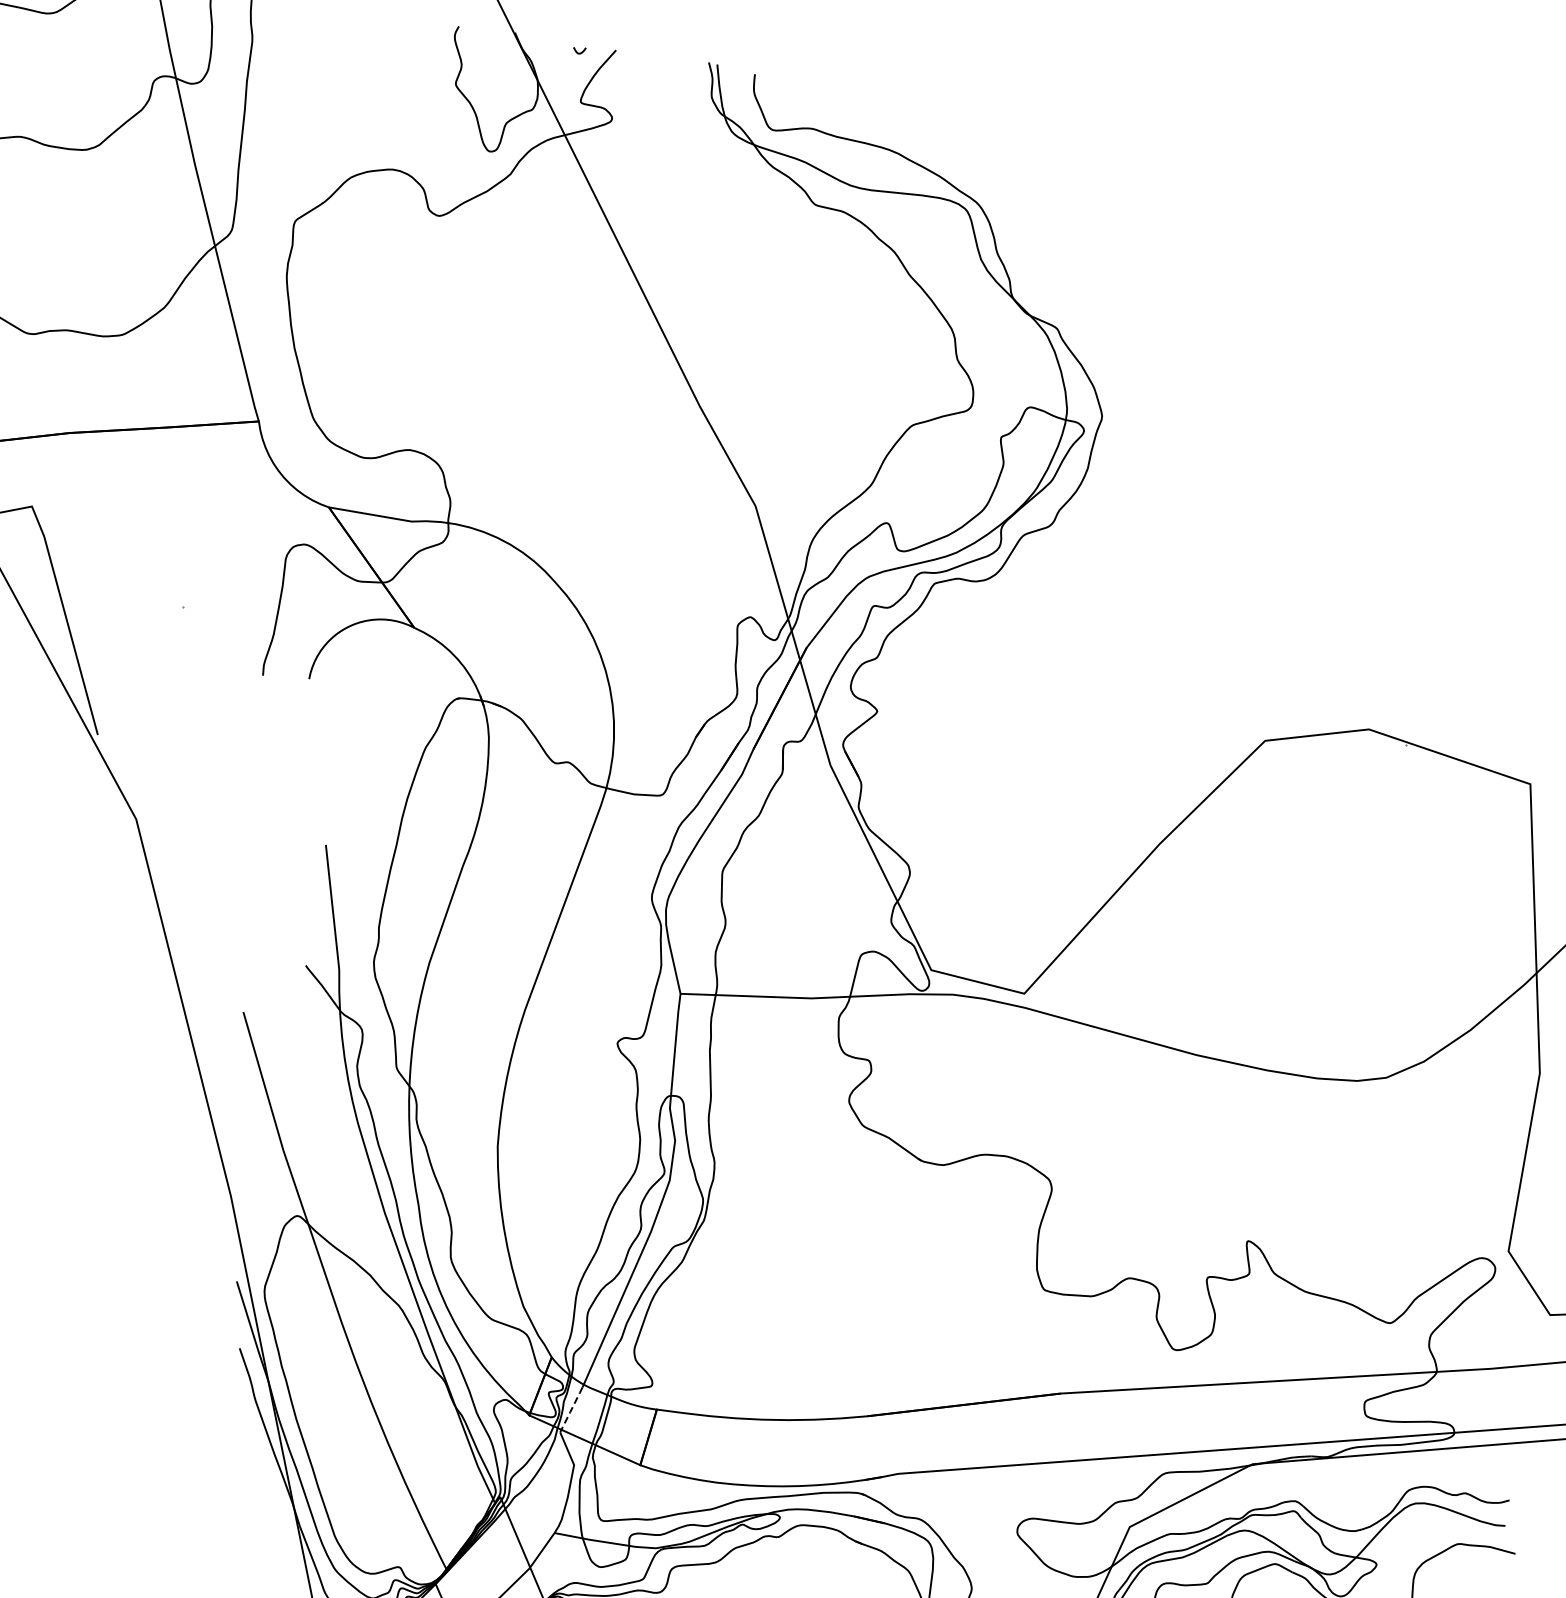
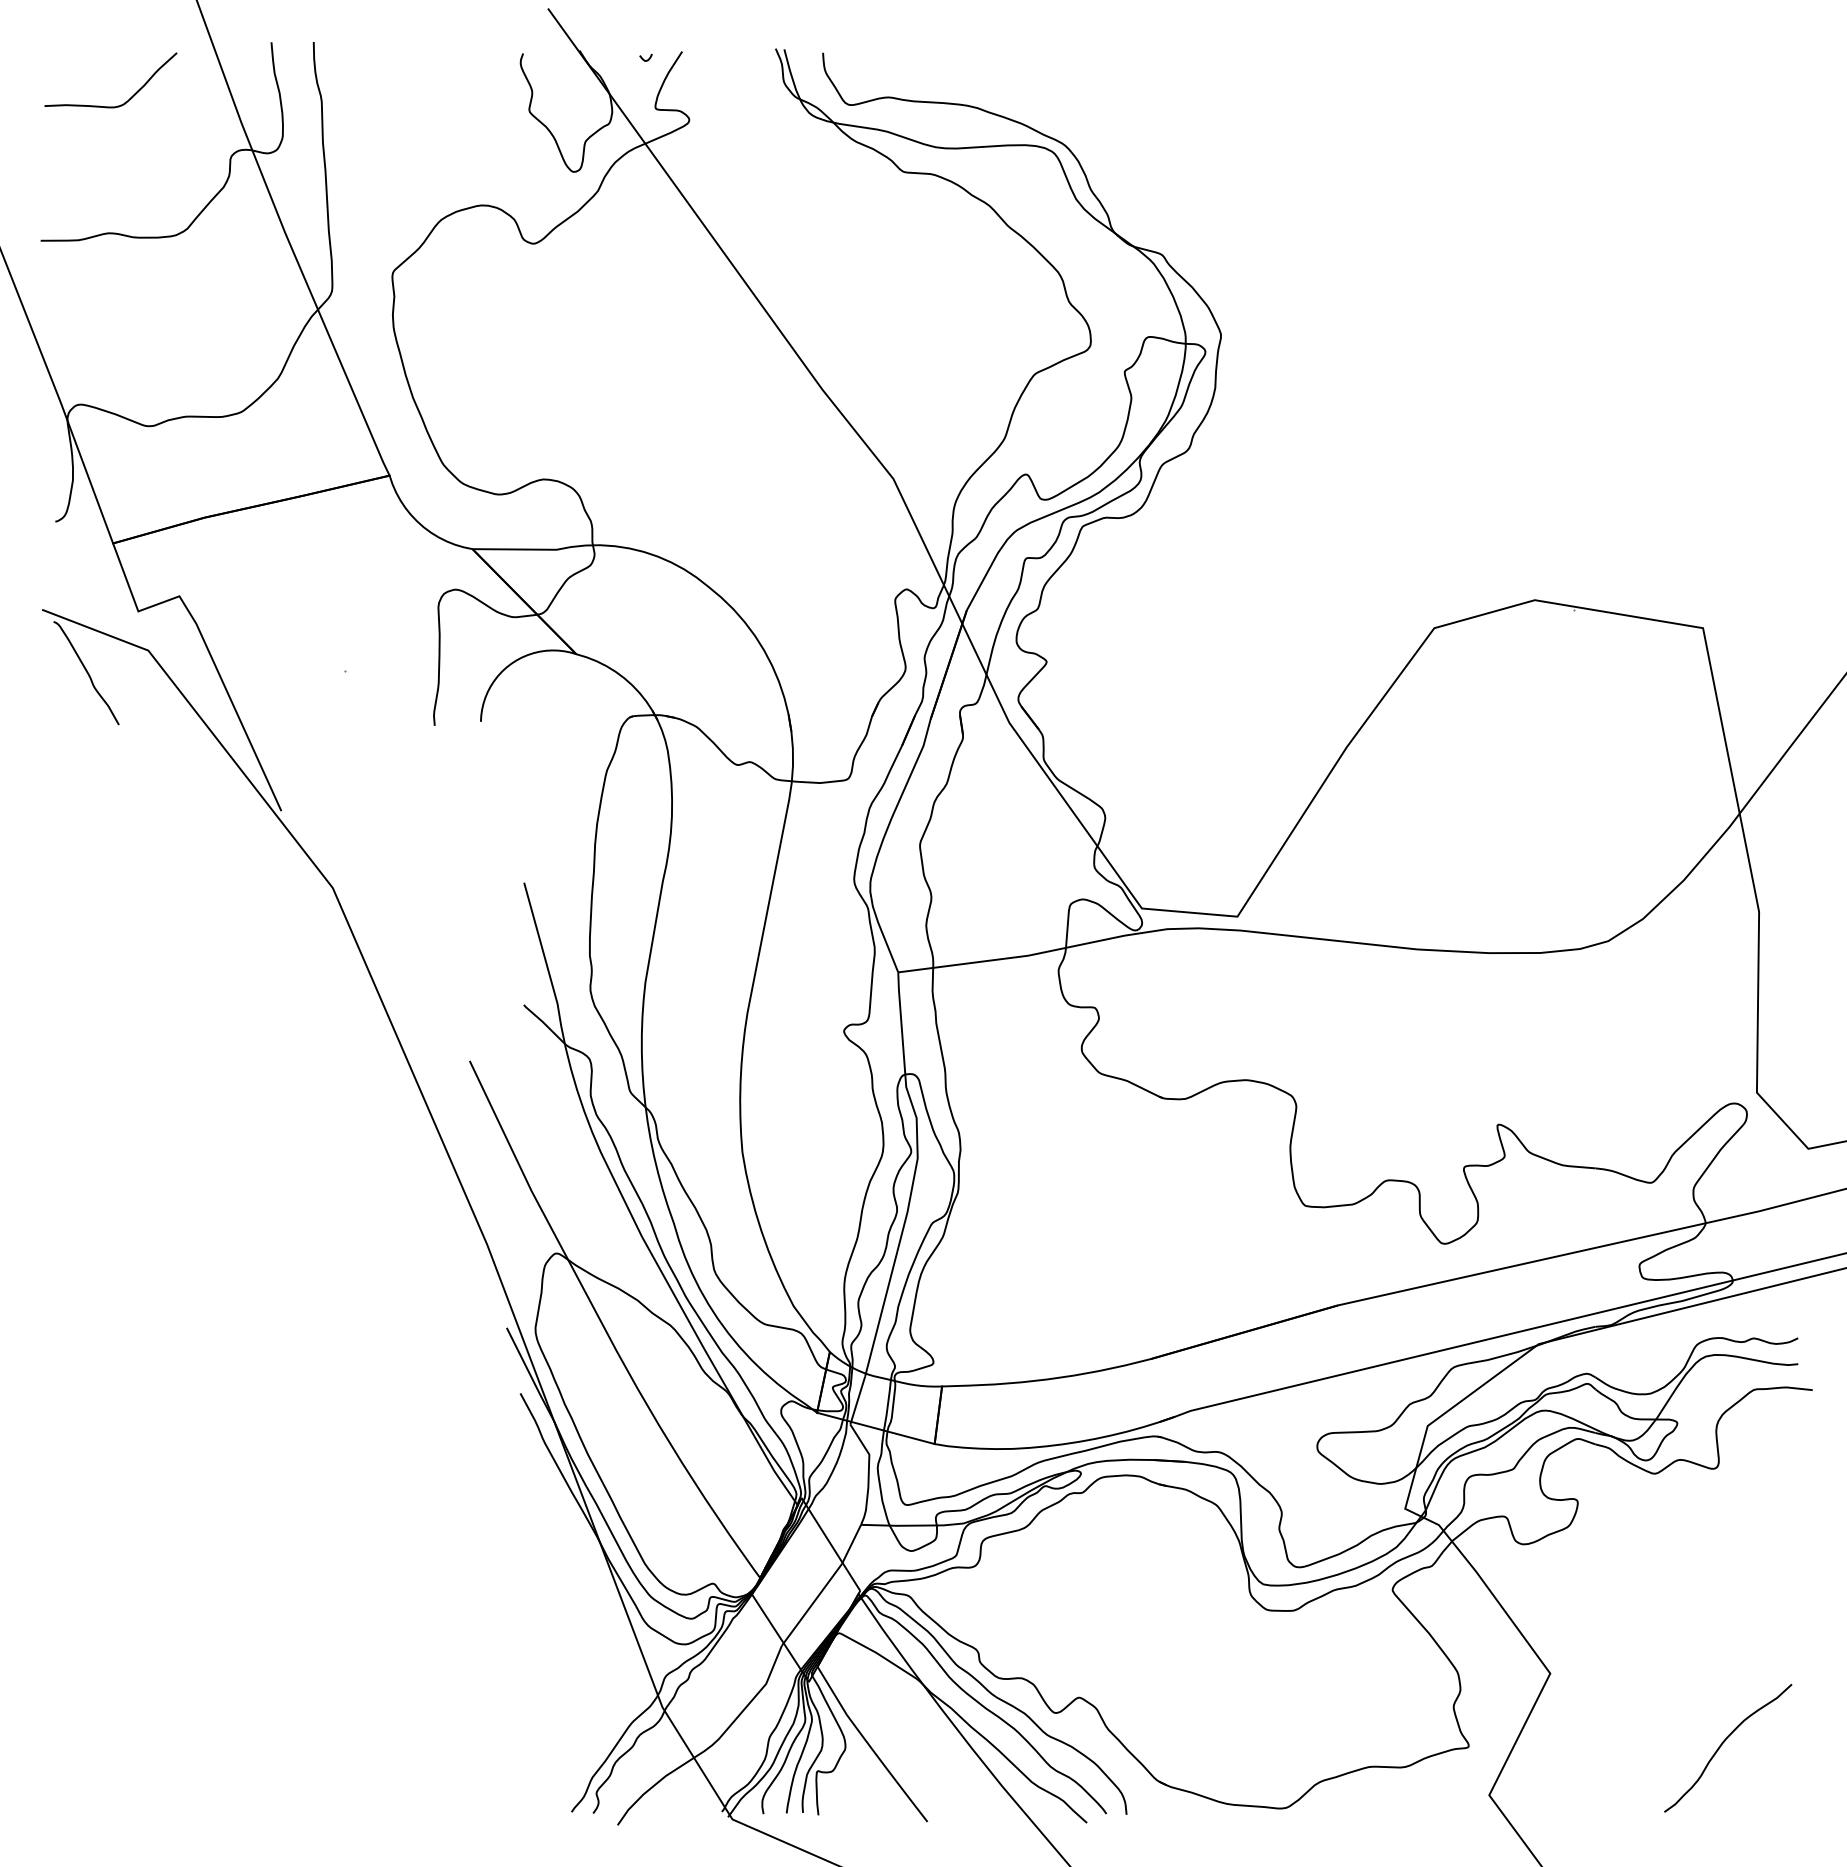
line: (571, 1410) -> (857, 1401), dashed -> solid

